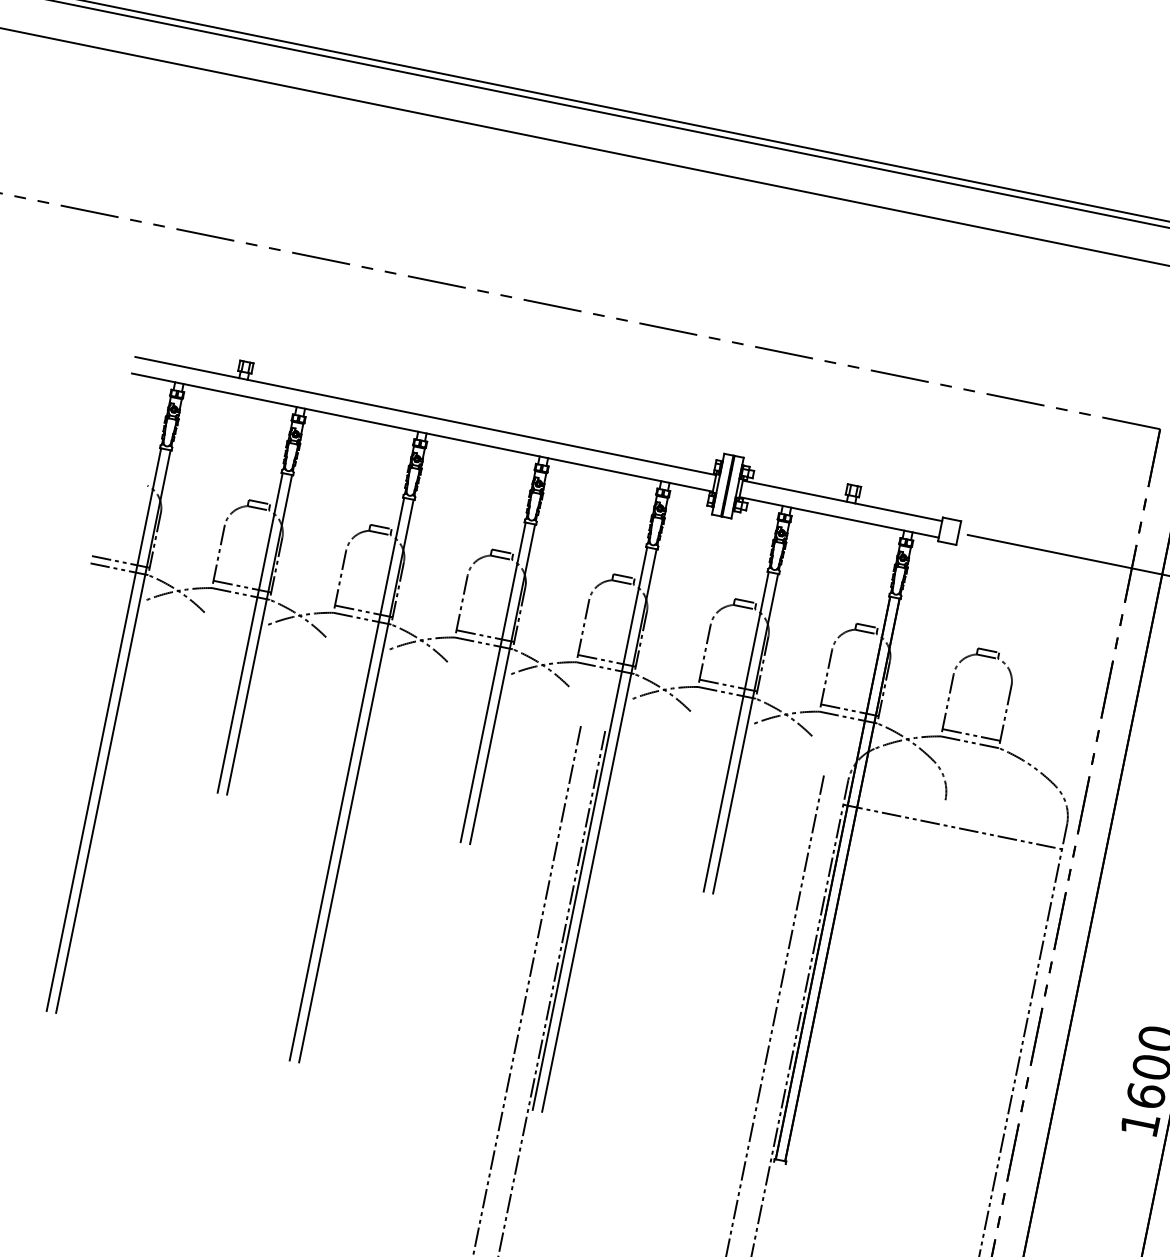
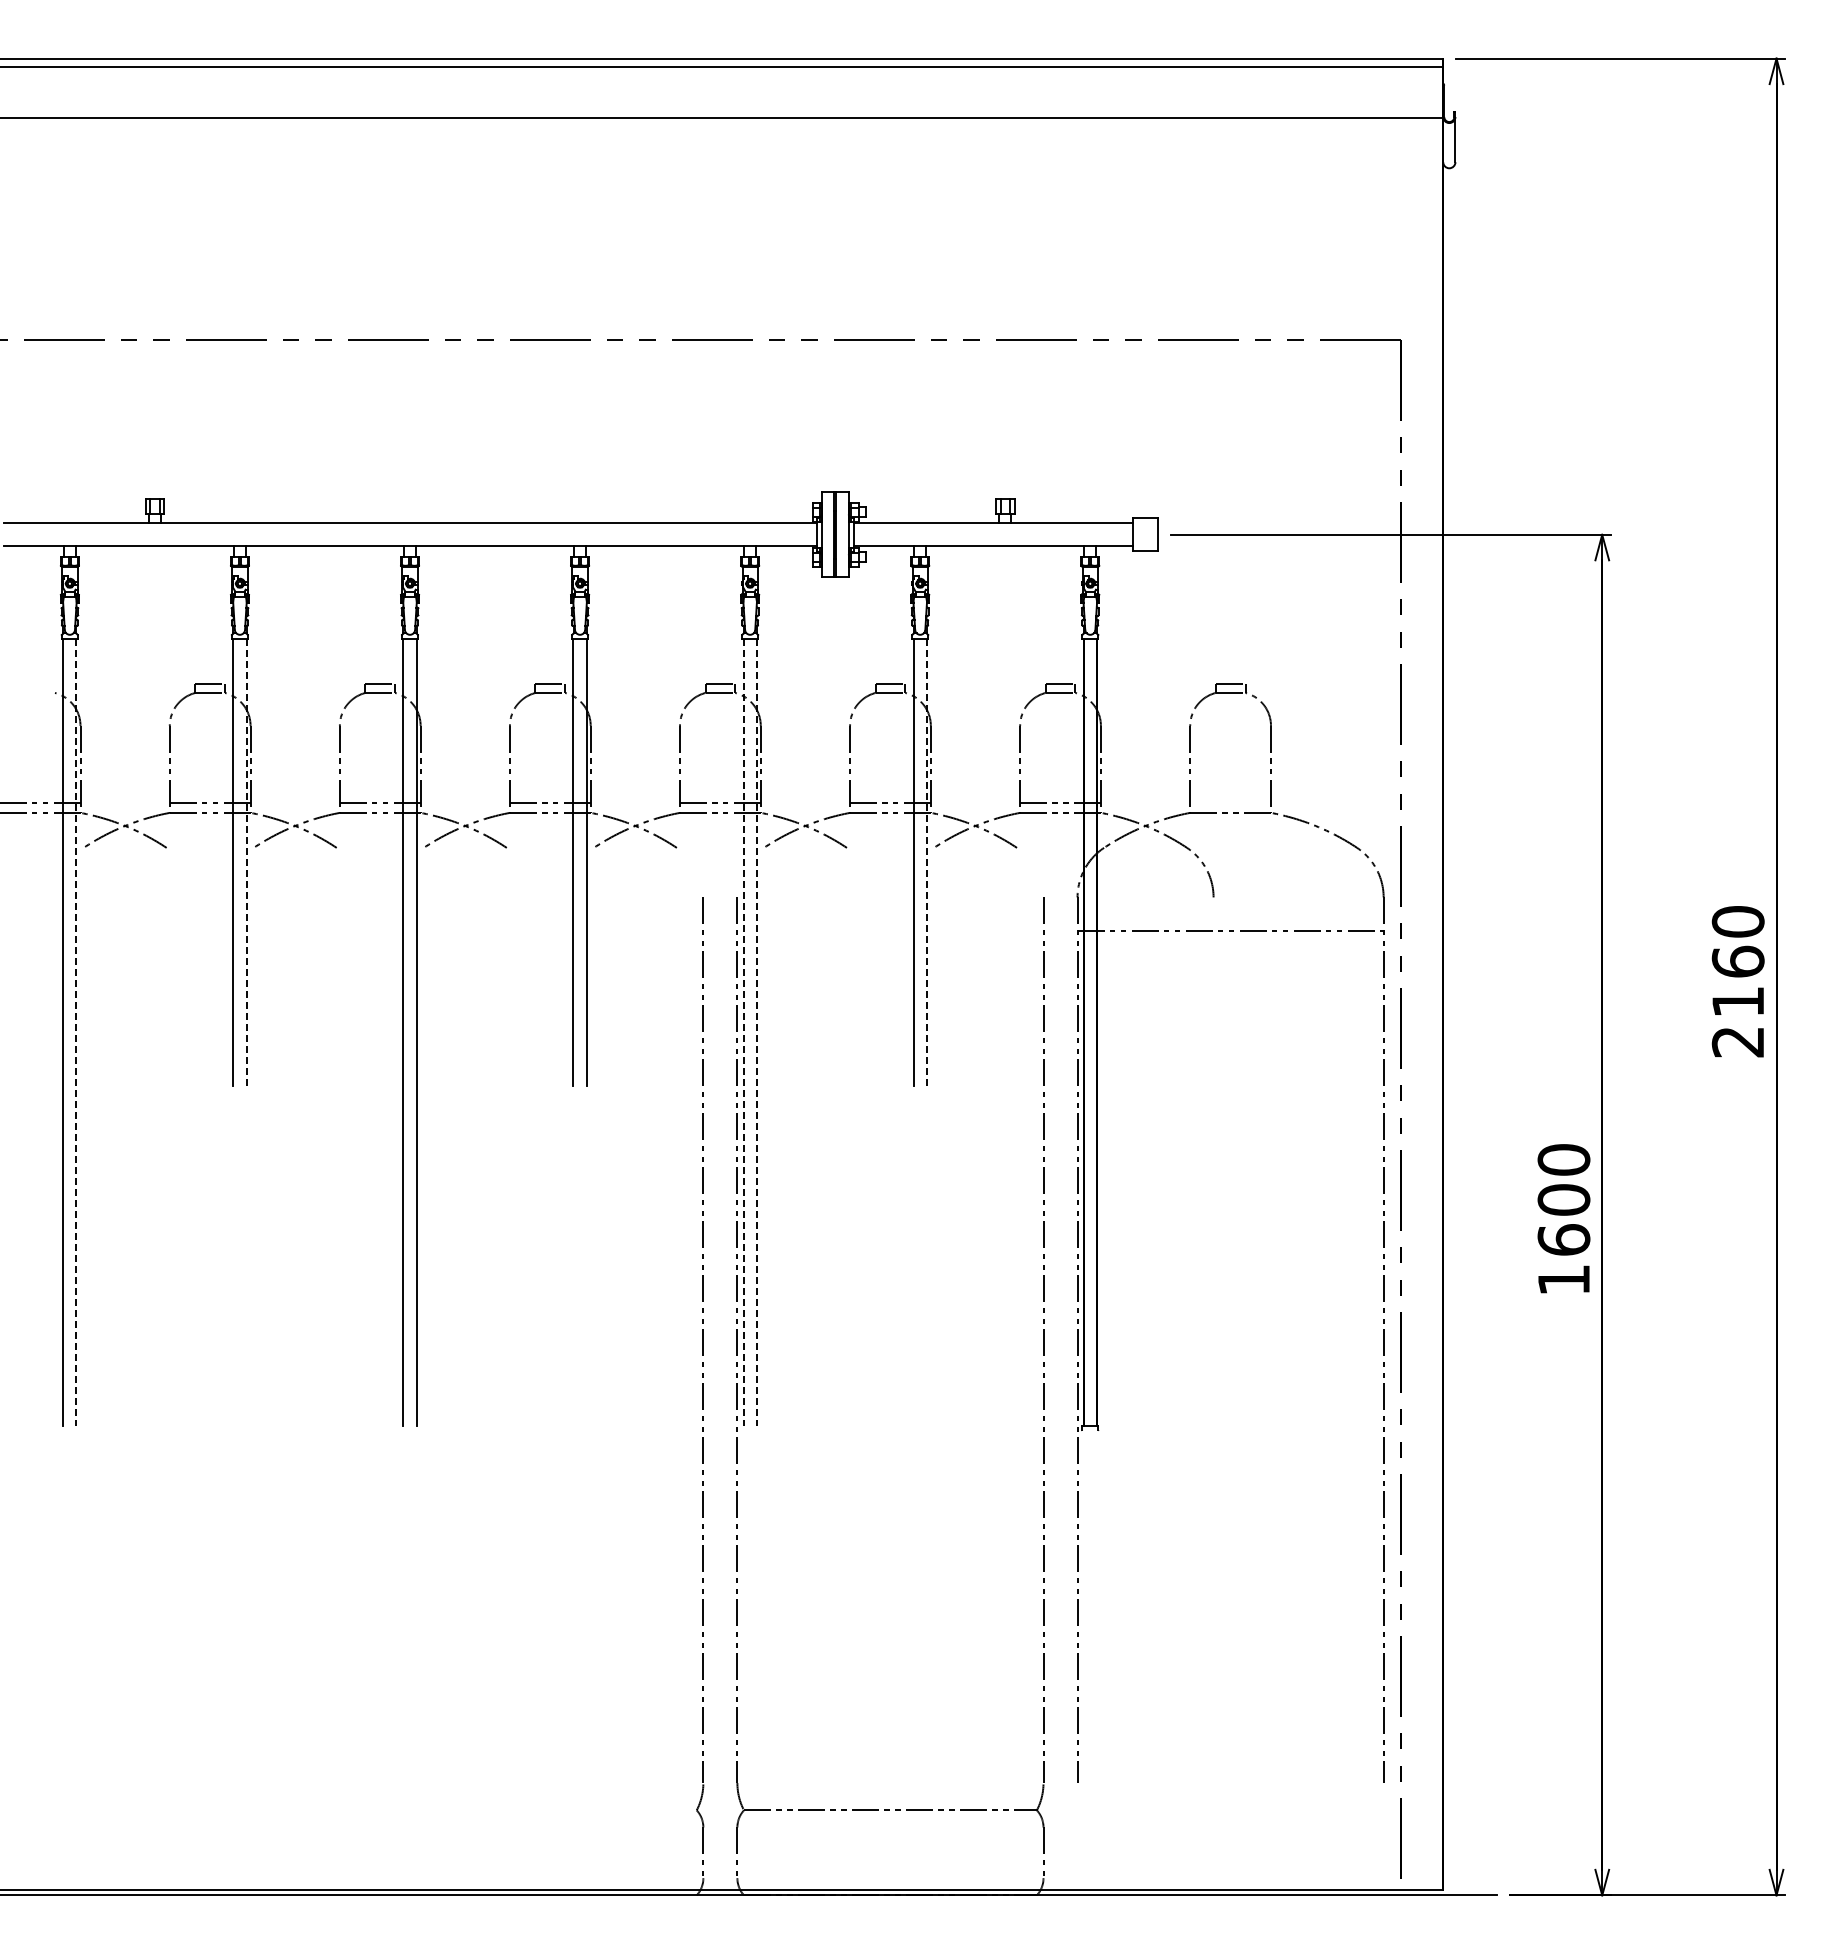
line: (259, 634) -> (246, 862), solid -> dashed
line: (113, 731) -> (76, 1032), solid -> dashed
line: (745, 733) -> (926, 862), solid -> dashed
line: (971, 734) -> (1230, 802), removed
line: (589, 828) -> (743, 1032), solid -> dashed
line: (599, 830) -> (756, 1032), solid -> dashed

